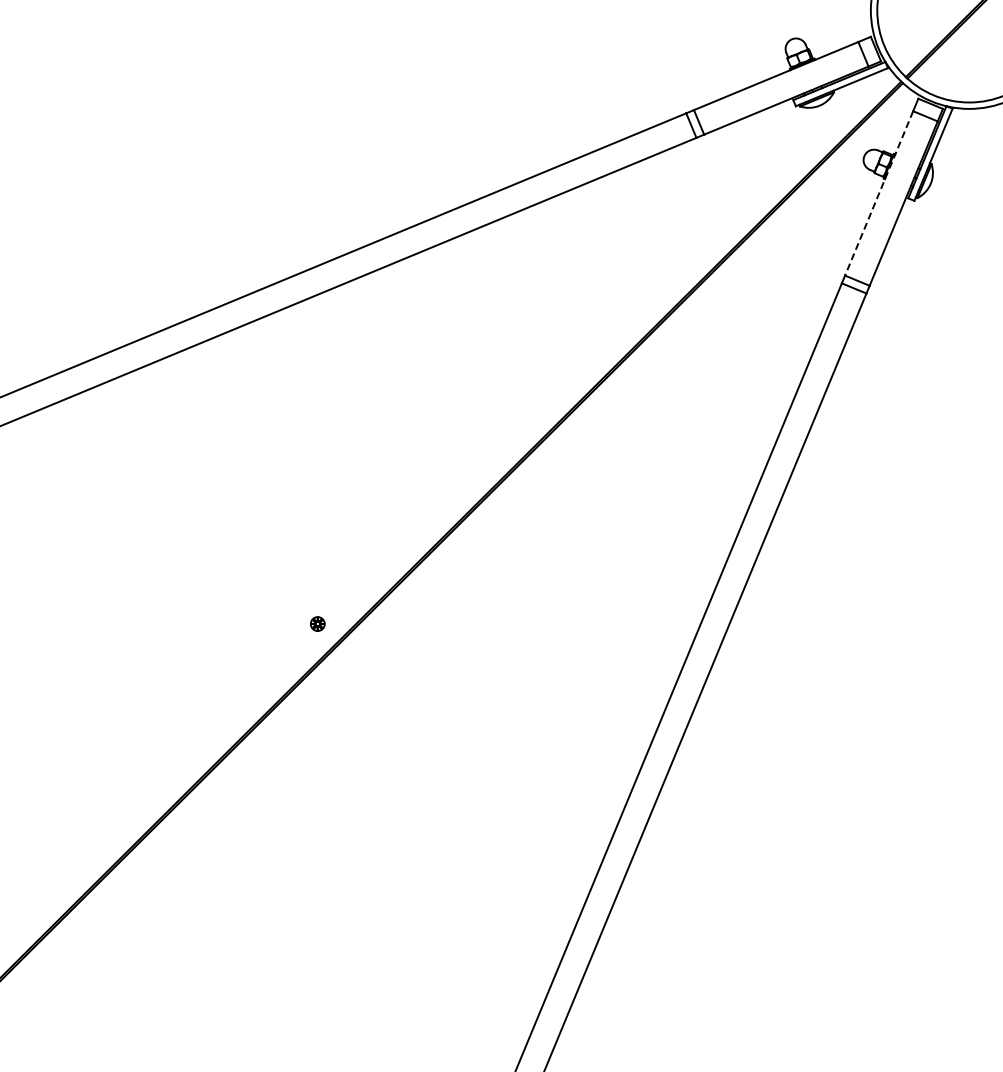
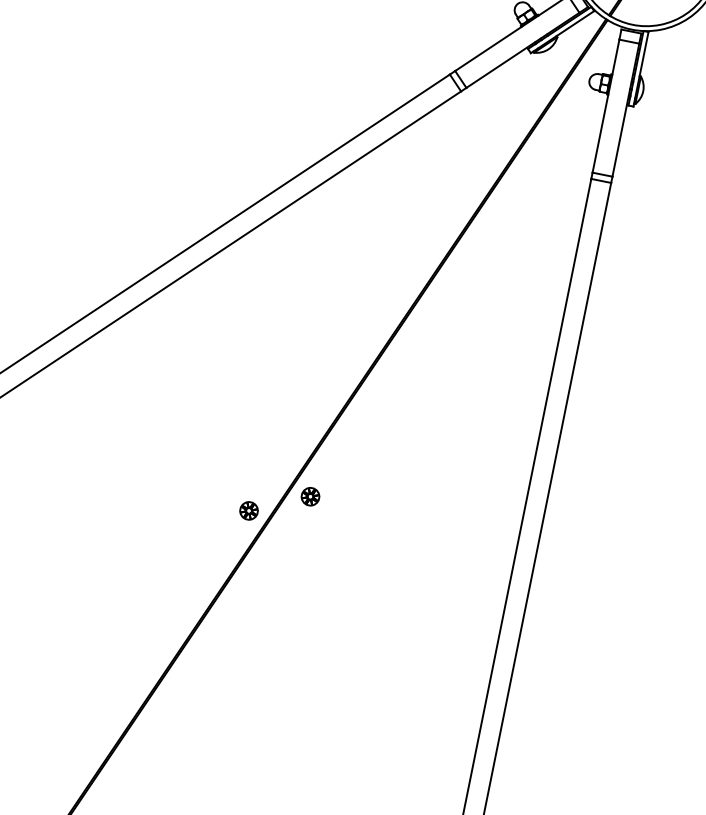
line: (879, 193) -> (606, 106), dashed -> solid
part: (399, 620) -> (309, 496), added
part: (317, 623) -> (248, 510), size x1.67

